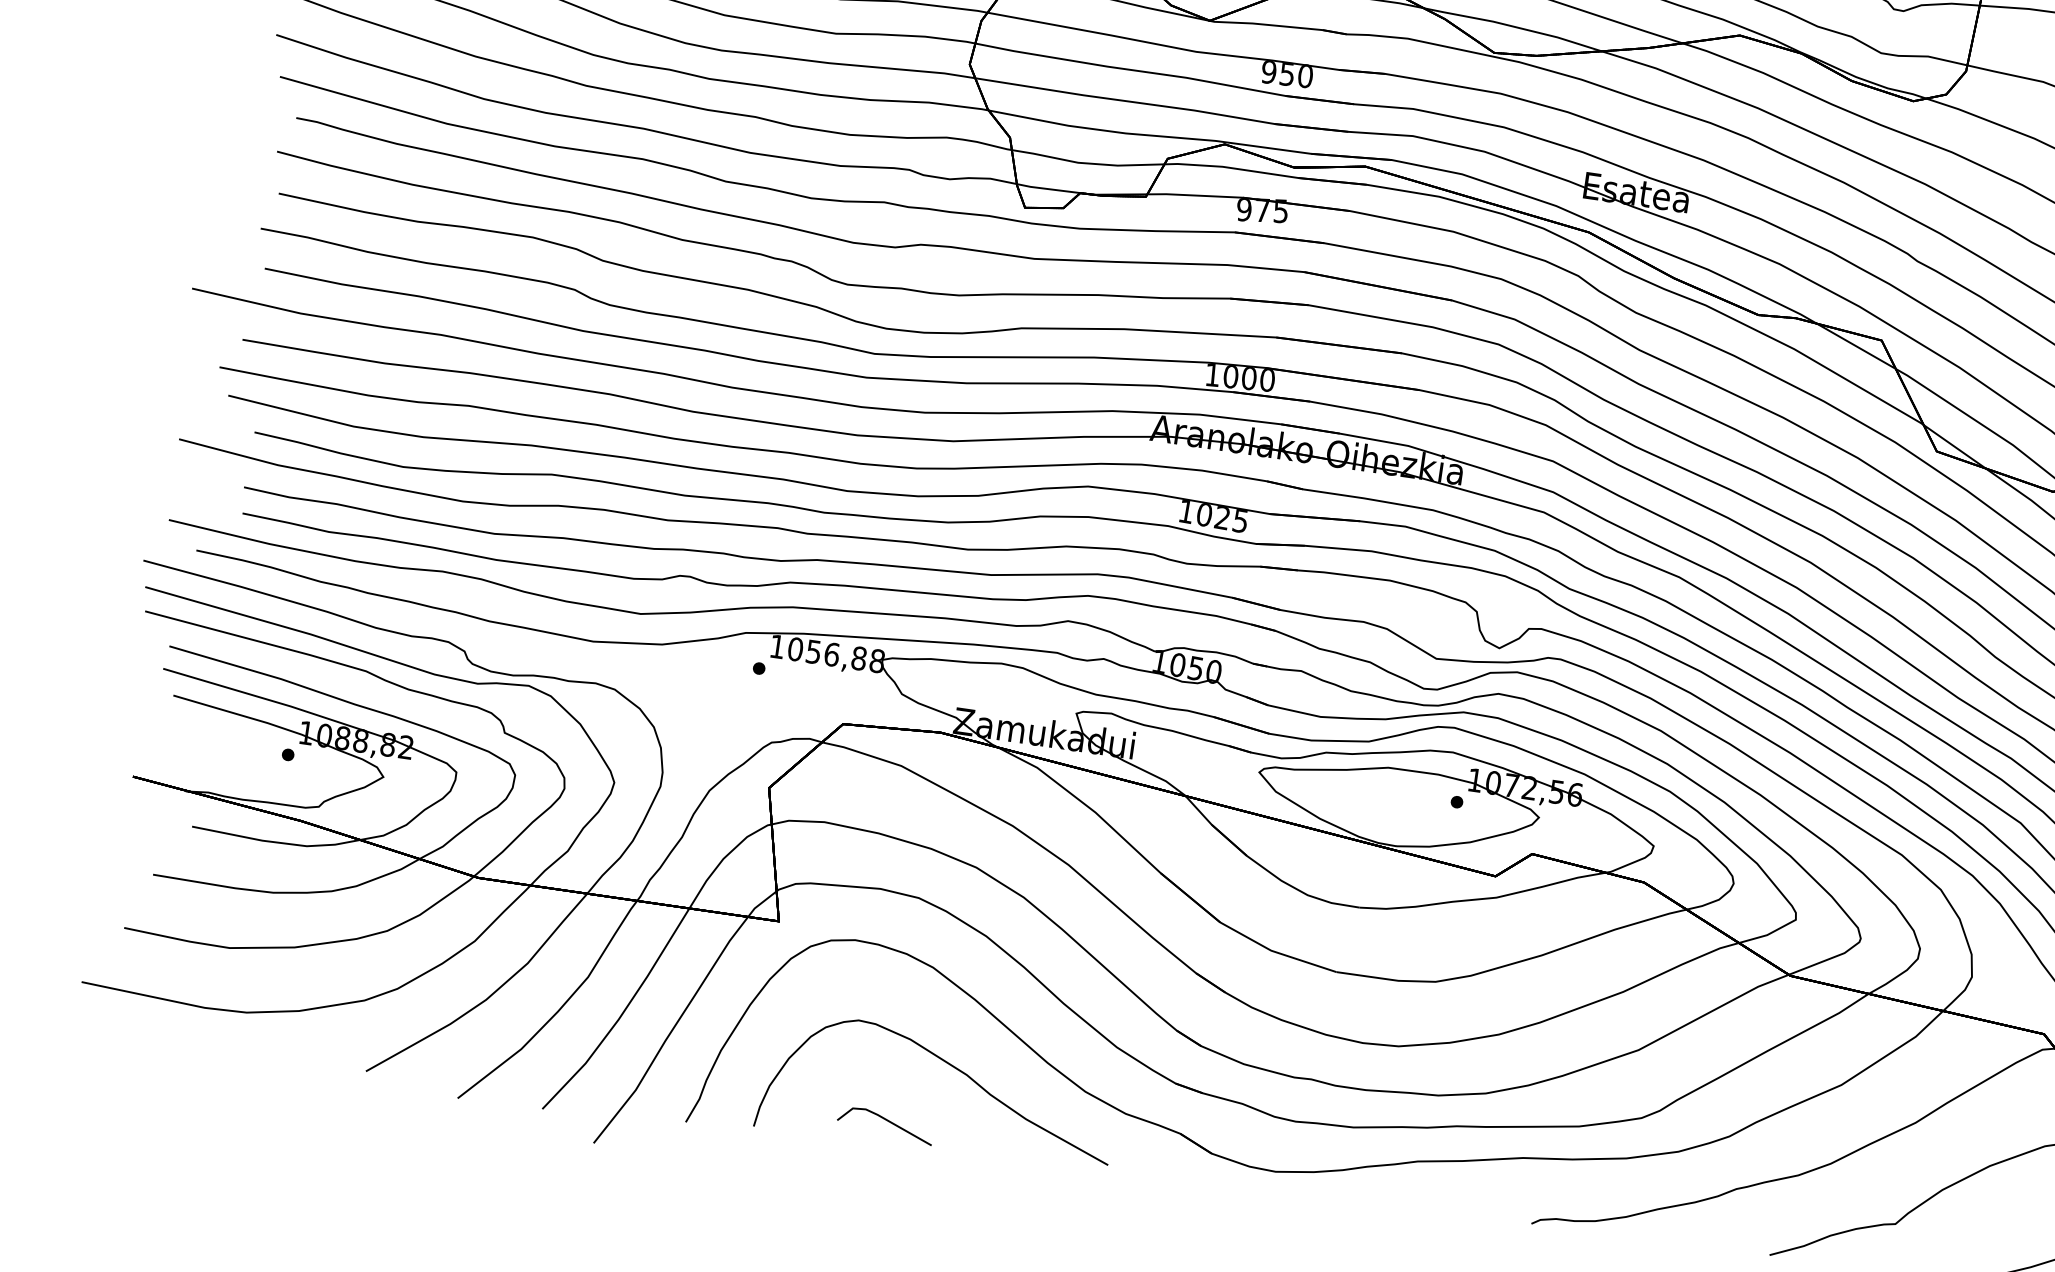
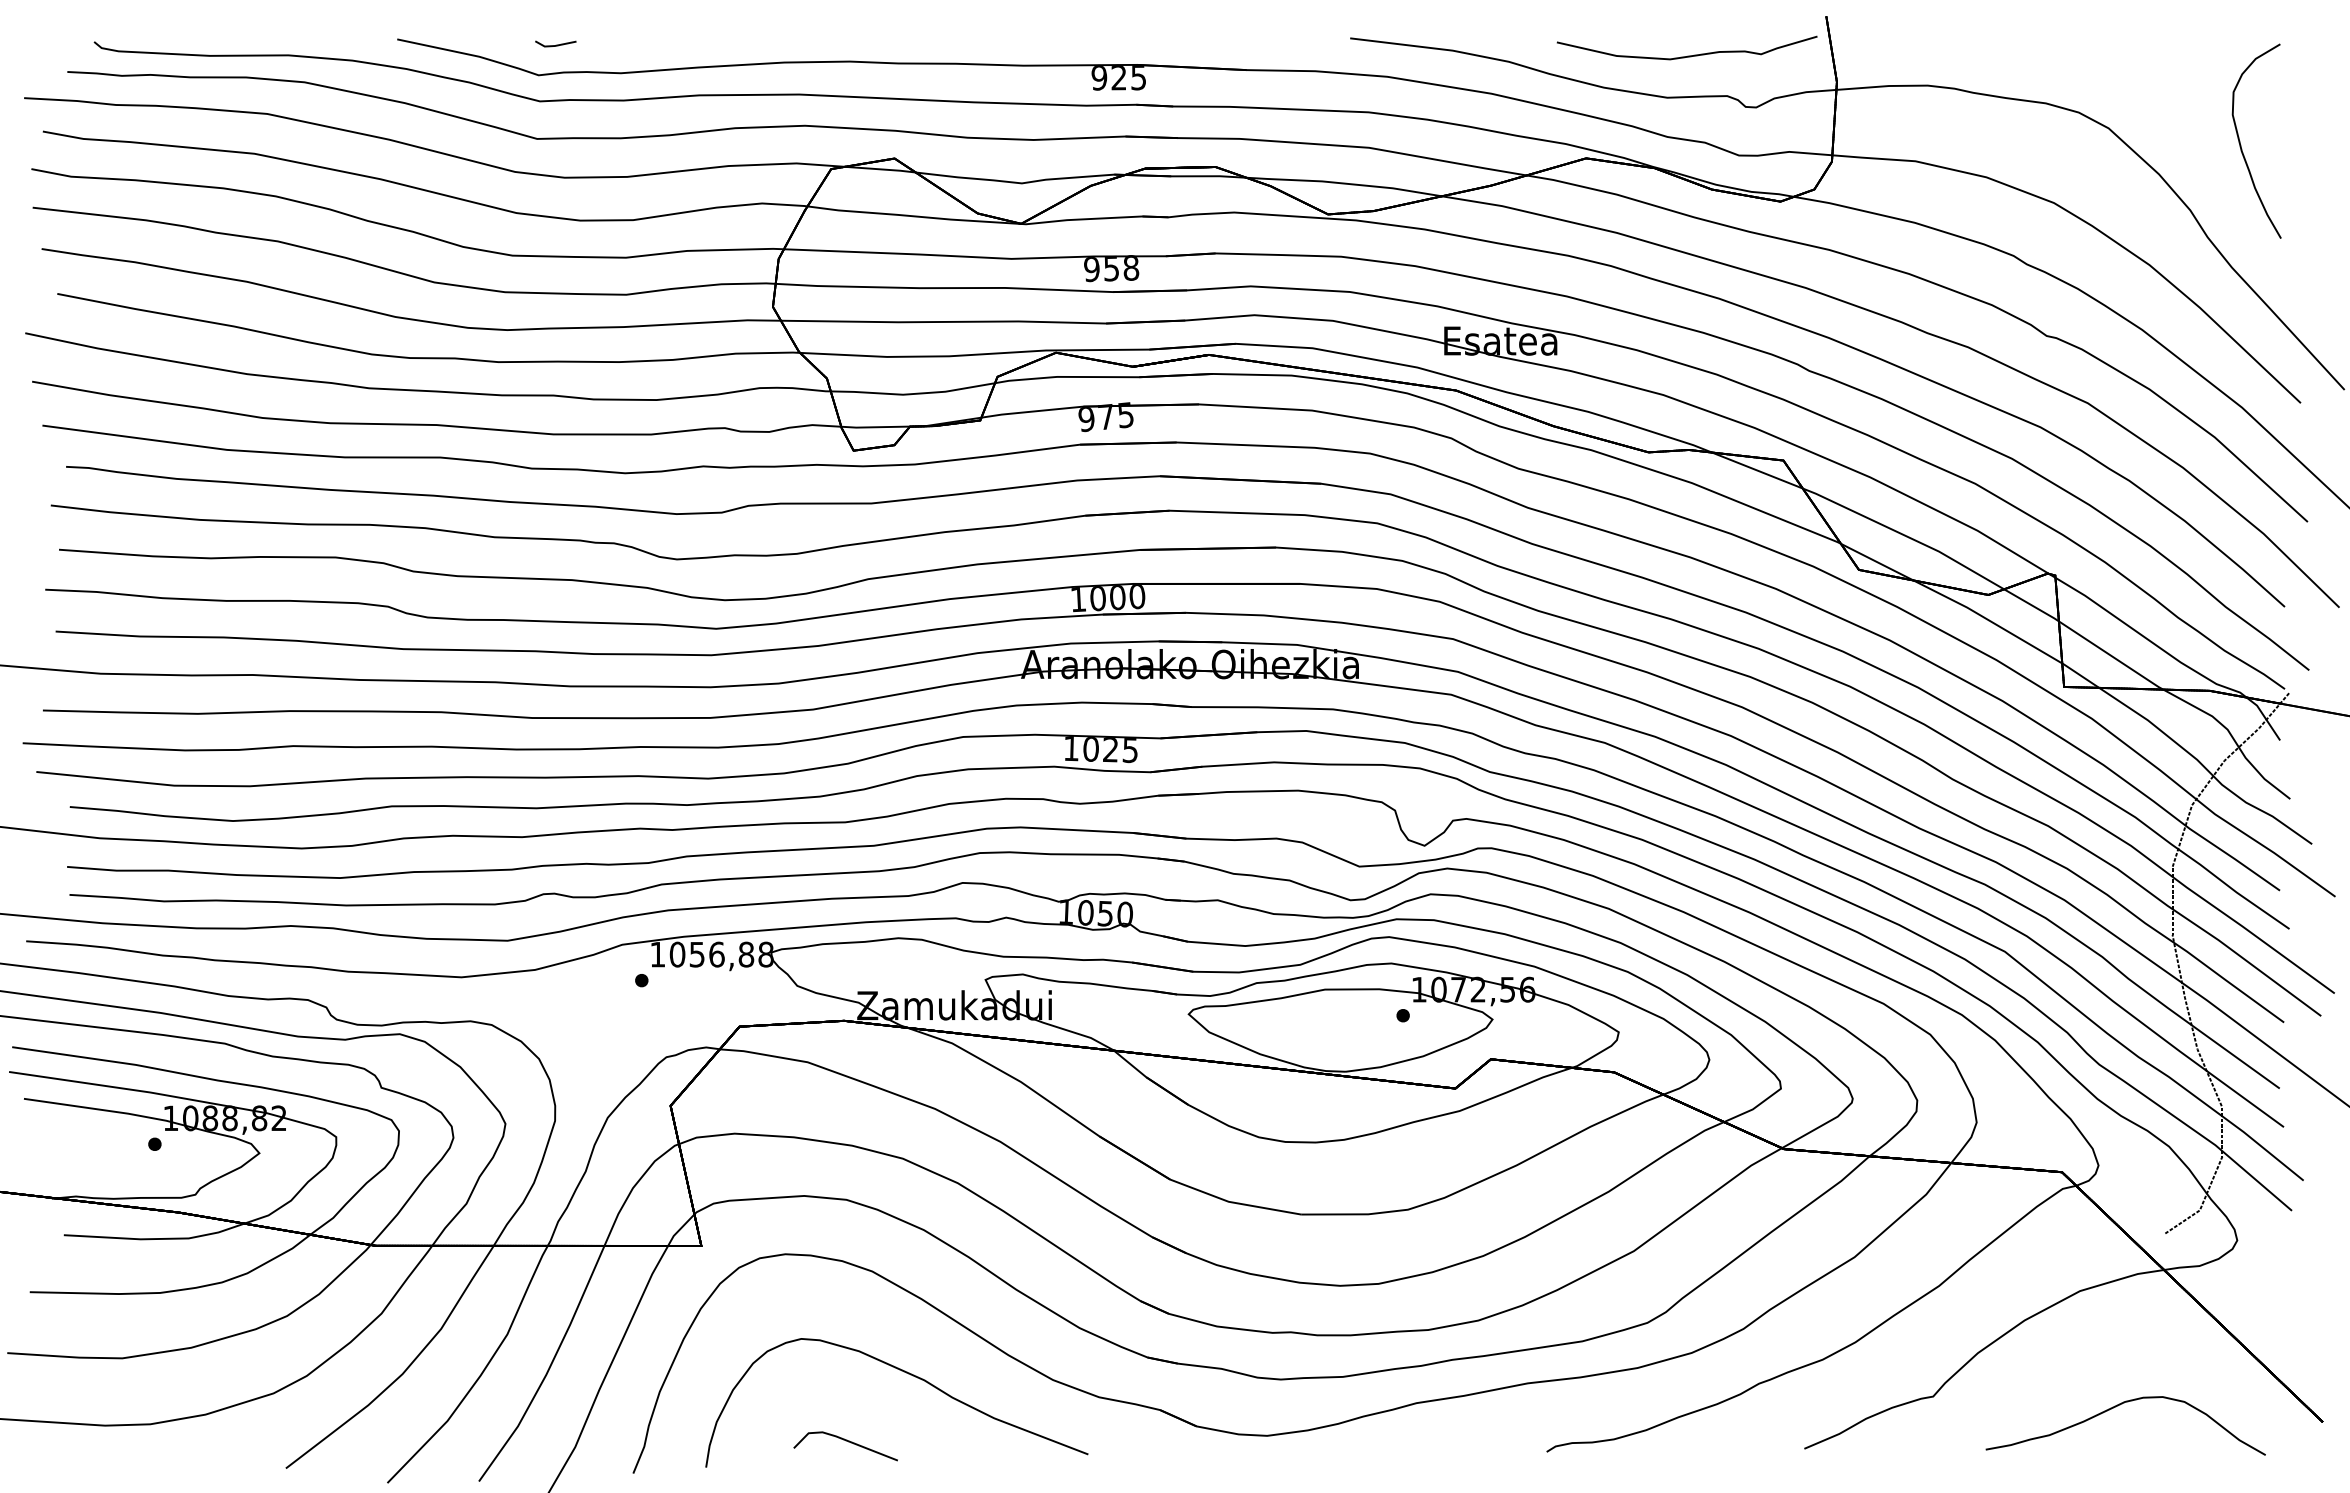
text: (1305, 75) -> (1131, 267), 950 -> 958

